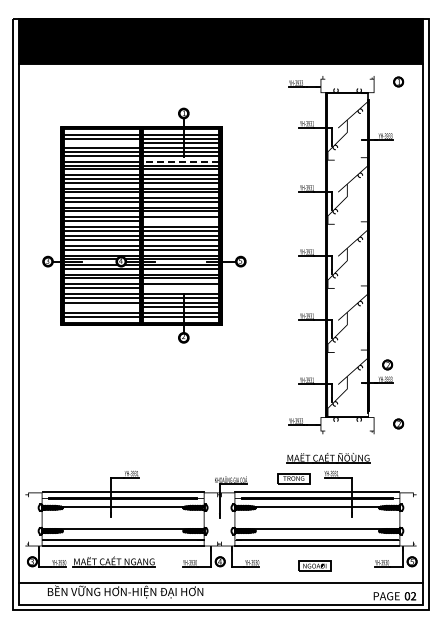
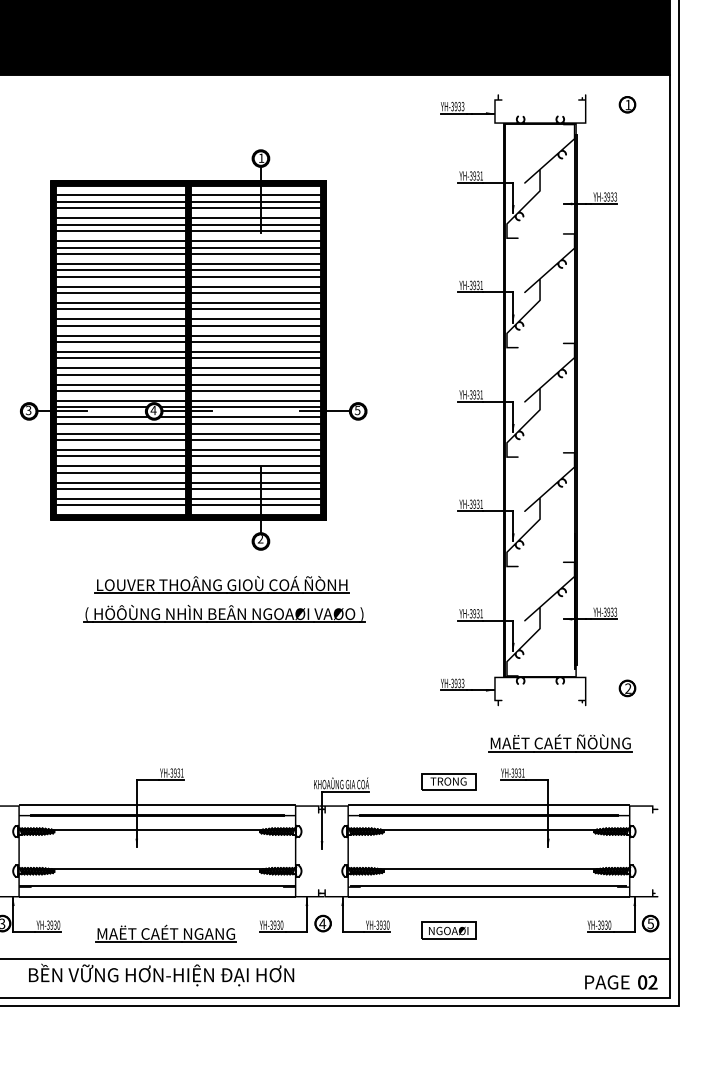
line: (101, 142) -> (120, 208), added
line: (180, 161) -> (255, 240), dashed -> solid
line: (180, 221) -> (255, 342), added
line: (180, 288) -> (255, 457), added
line: (101, 307) -> (120, 489), added
part: (387, 364) -> (608, 586), removed
part: (162, 371) -> (224, 598), added
part: (328, 458) -> (560, 743), moved
part: (113, 561) -> (164, 933), moved
part: (314, 565) -> (448, 929), moved

